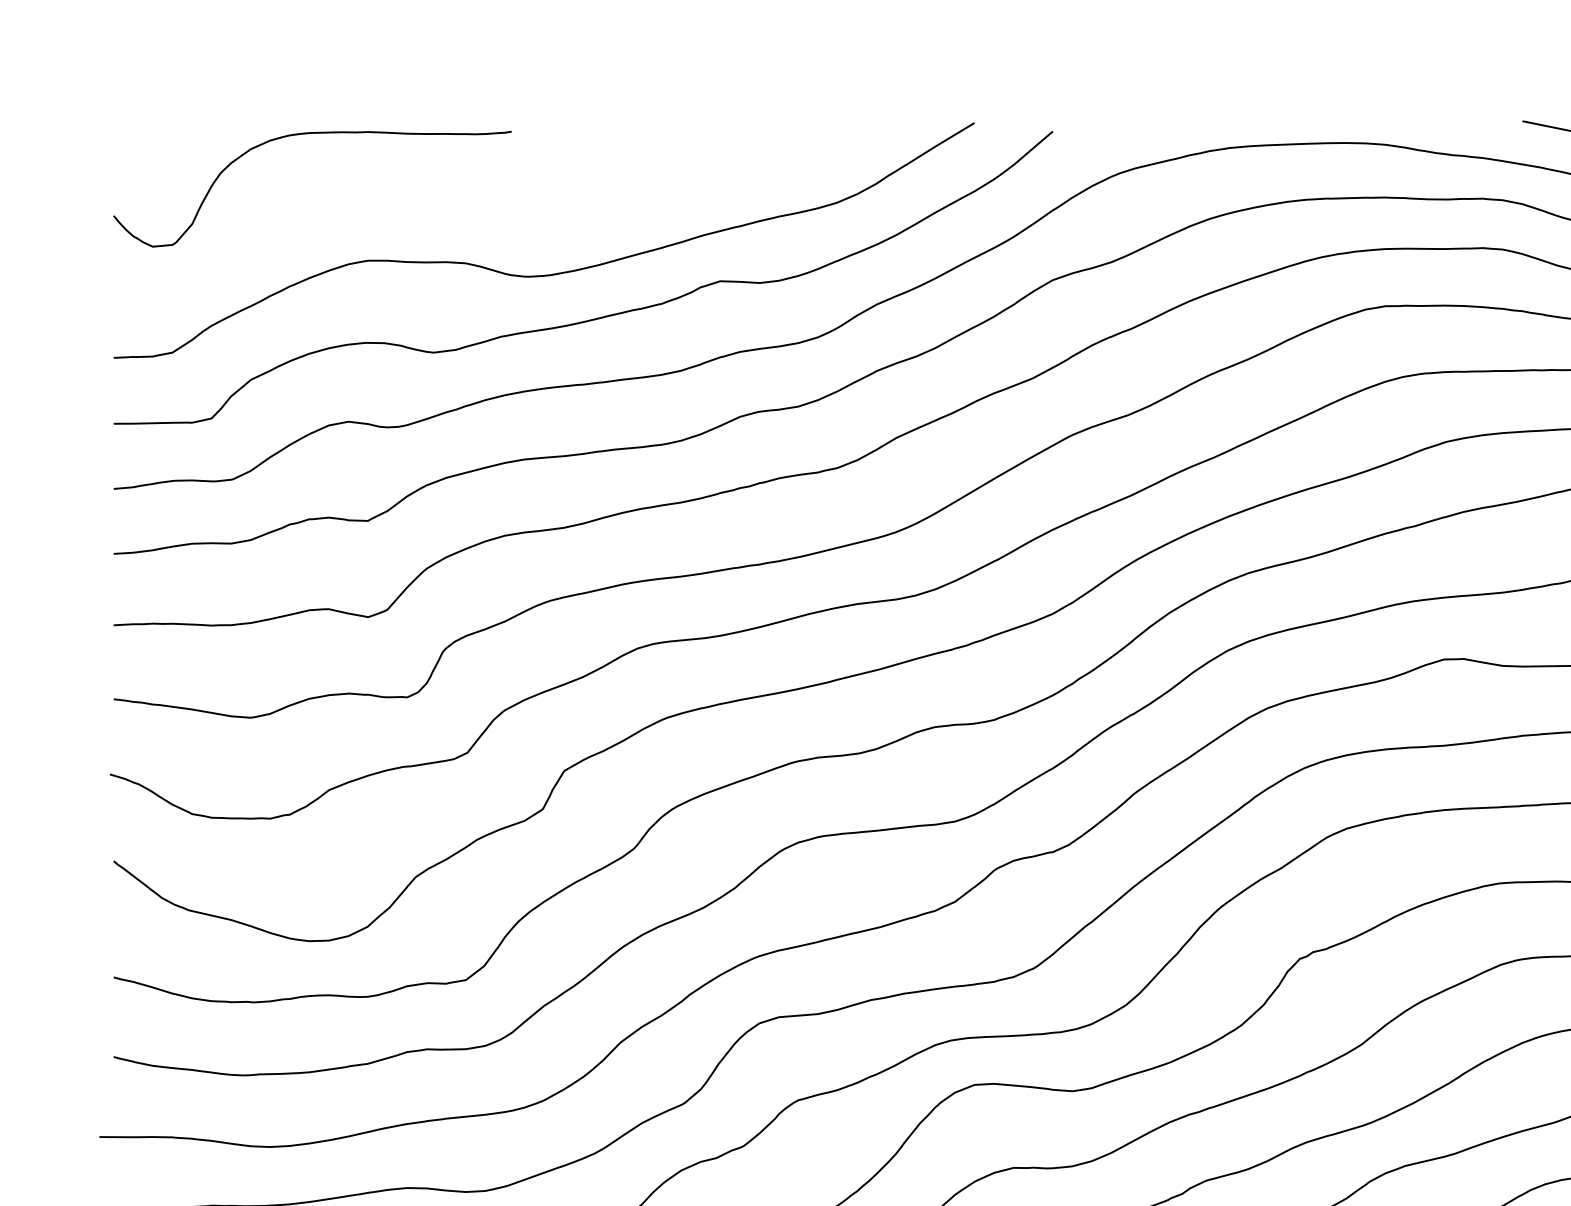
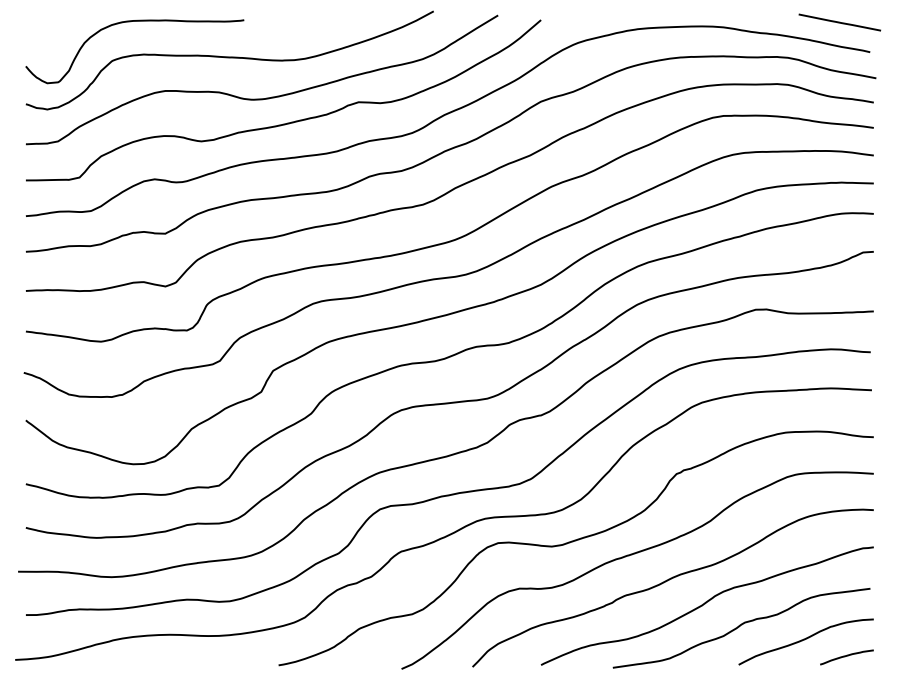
curve: (484, 201) -> (229, 58), added

